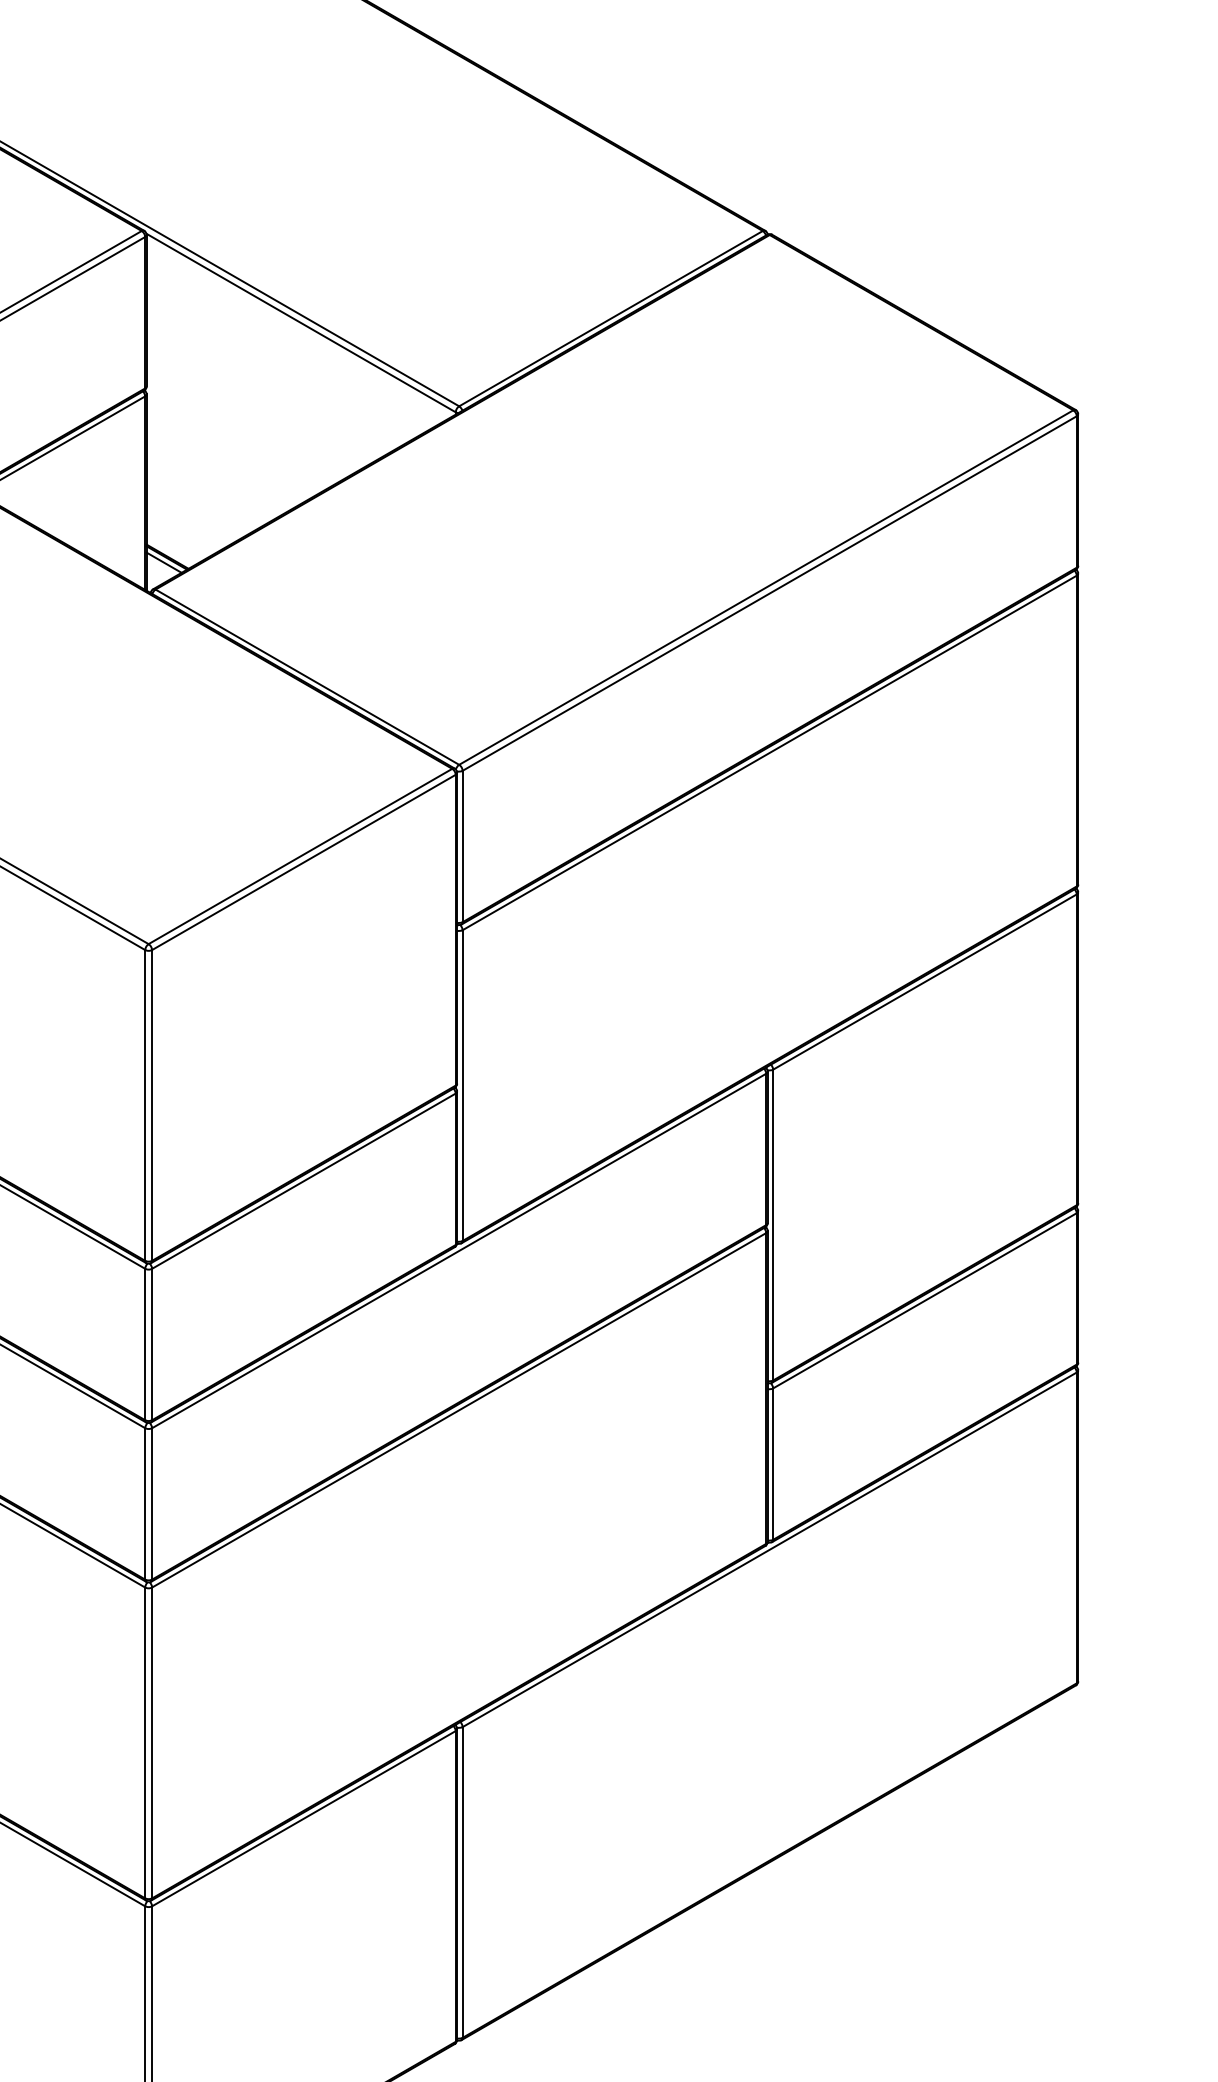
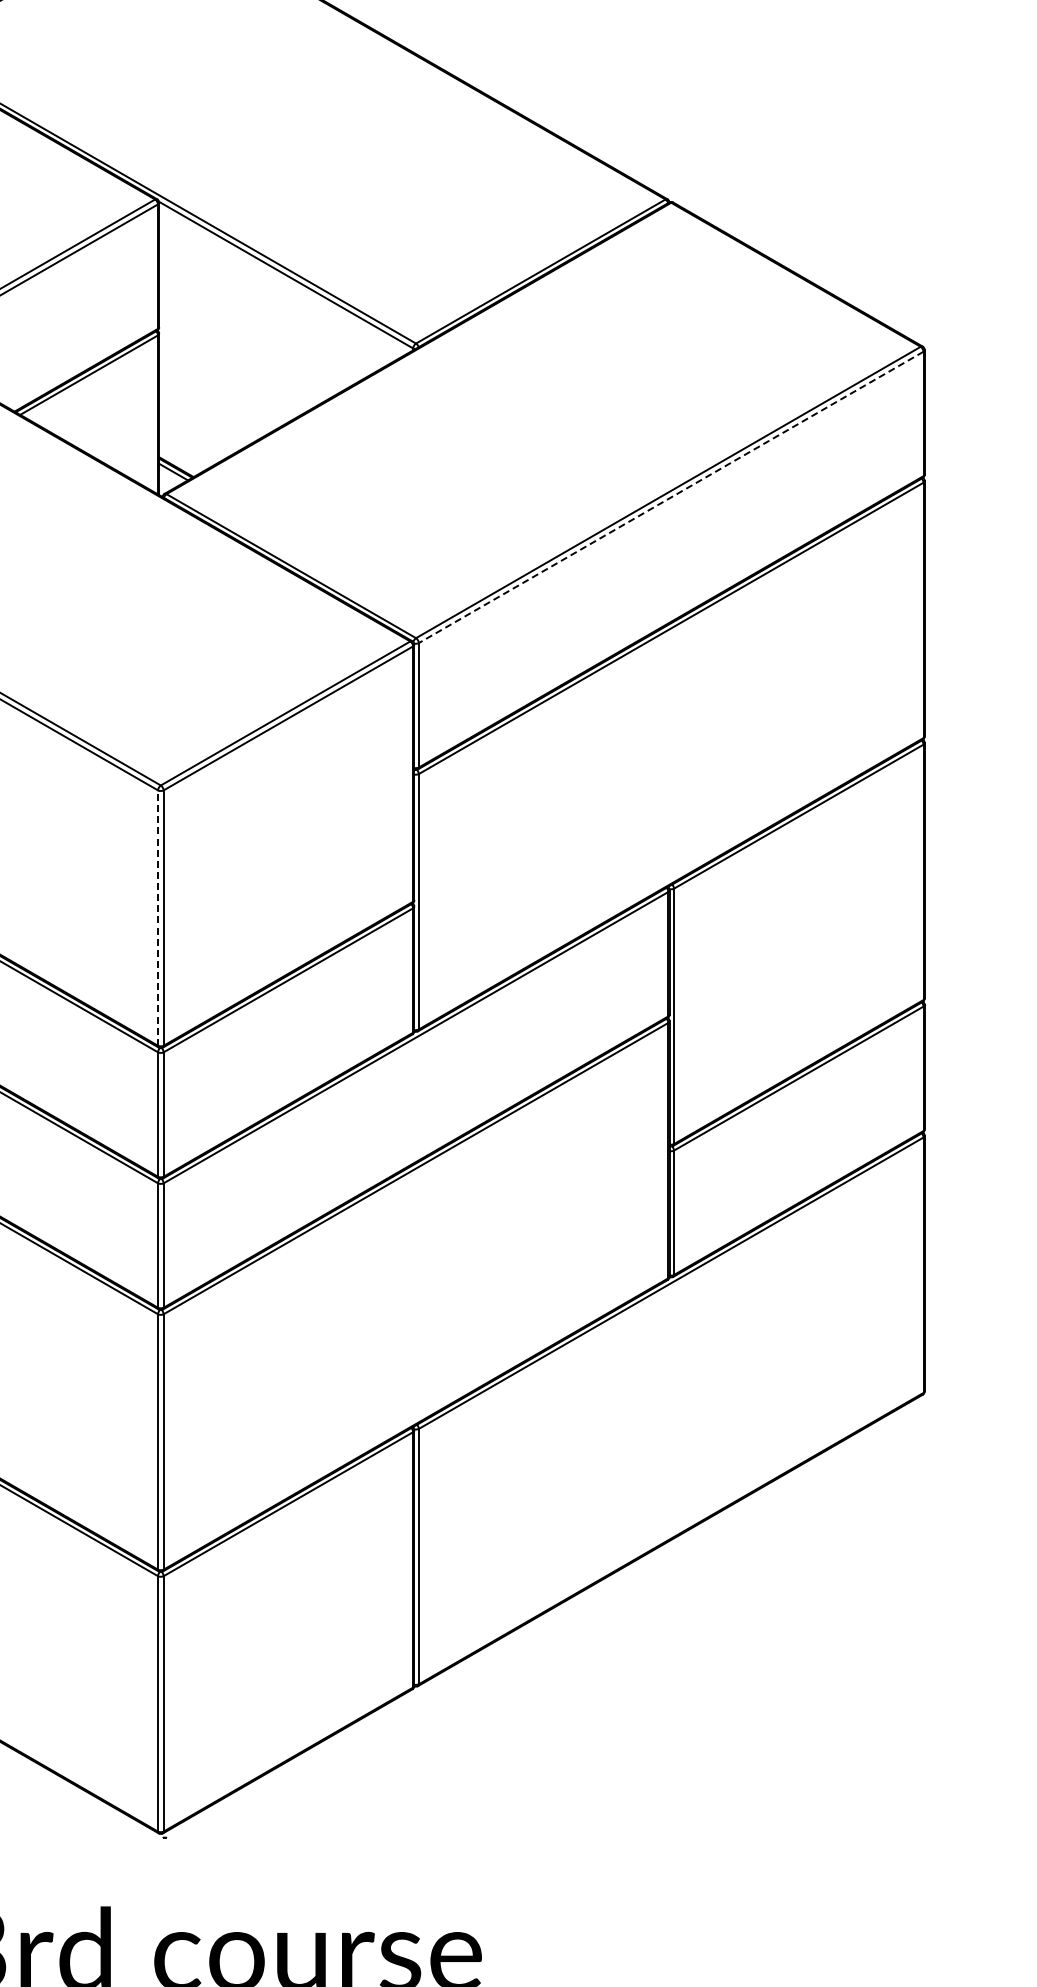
line: (768, 593) -> (670, 497), solid -> dashed
line: (145, 1105) -> (158, 918), solid -> dashed

